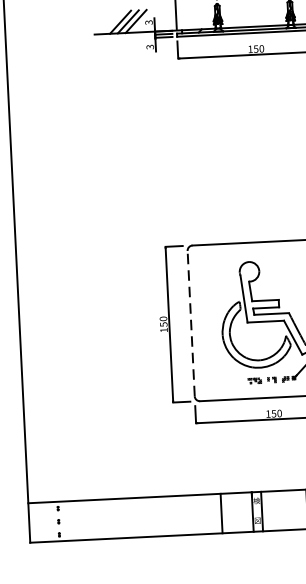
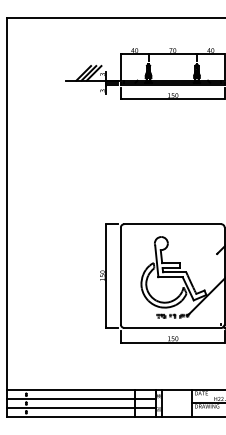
line: (190, 322) -> (120, 275), dashed -> solid
line: (139, 511) -> (80, 399), added
line: (140, 523) -> (80, 407), added

